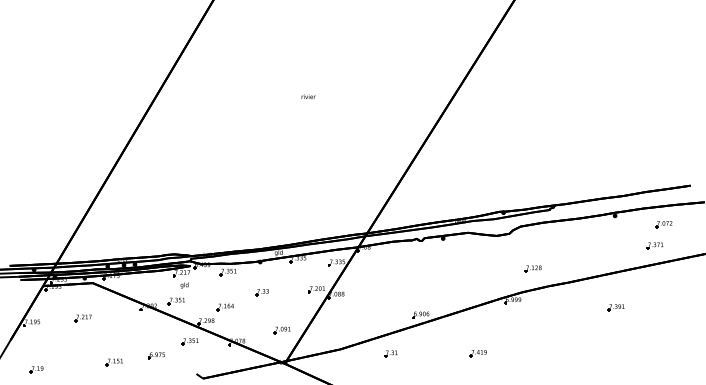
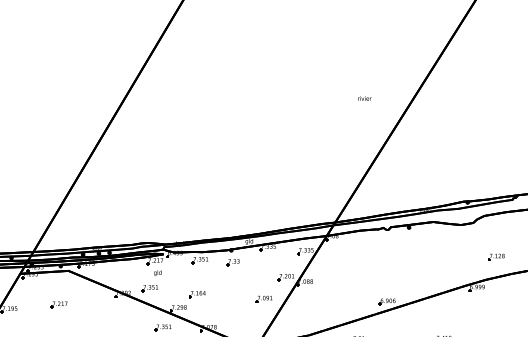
text: (308, 96) -> (364, 98), moved
part: (261, 292) -> (232, 262), moved
part: (281, 330) -> (263, 299), moved

